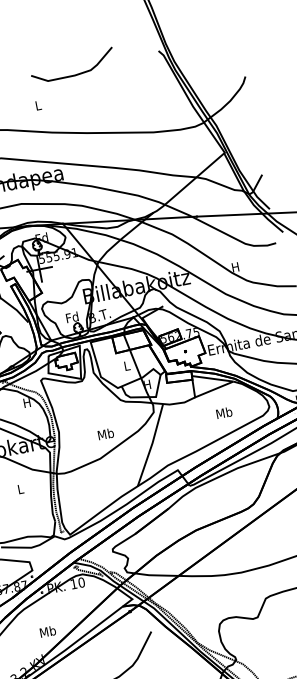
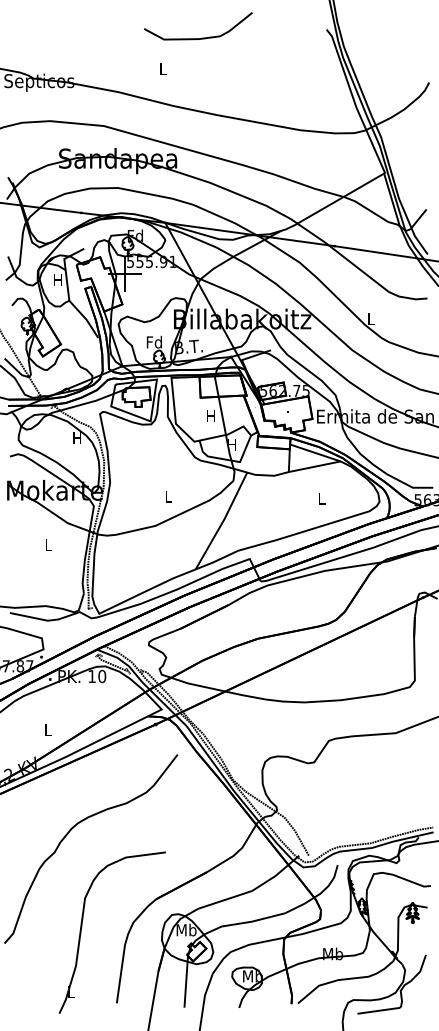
curve: (76, 73) -> (201, 37), moved
text: (235, 267) -> (370, 318), H -> L
text: (126, 365) -> (210, 415), L -> H
text: (224, 412) -> (321, 498), Mb -> L
text: (106, 434) -> (168, 496), Mb -> L
text: (48, 631) -> (48, 729), Mb -> L

